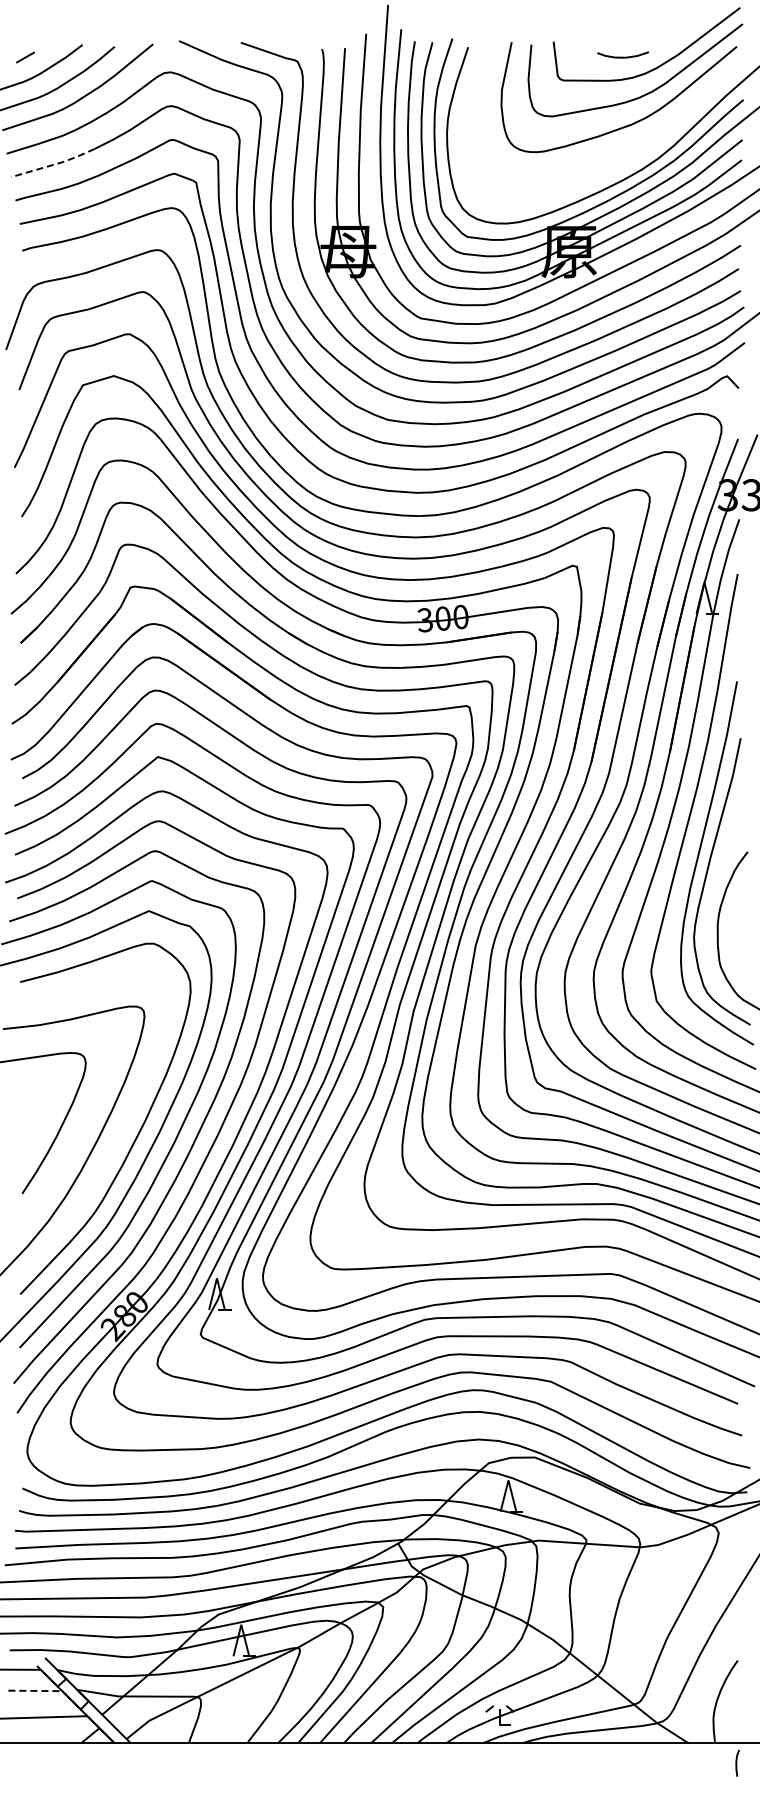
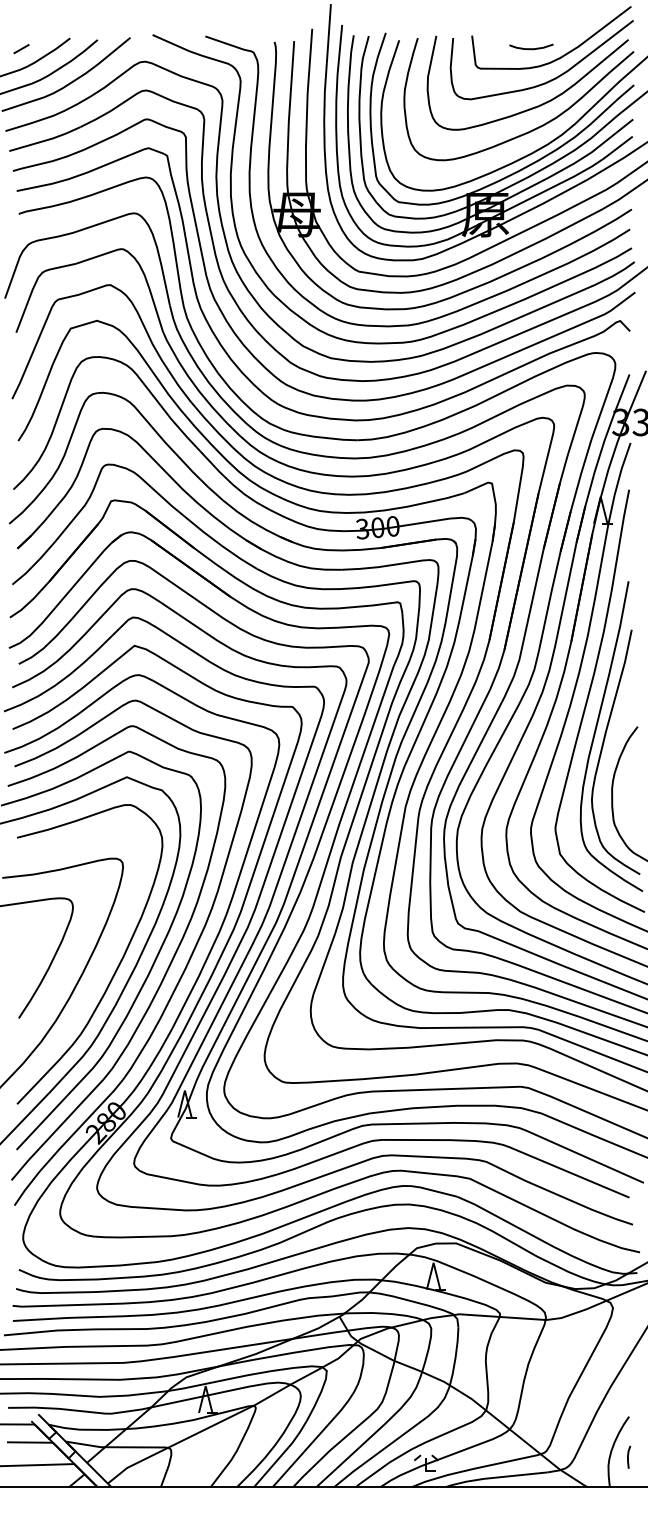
curve: (625, 151) -> (533, 129), added
line: (54, 164) -> (46, 140), dashed -> solid
line: (35, 1690) -> (30, 1442), dashed -> solid
line: (737, 1762) -> (628, 1456), moved

